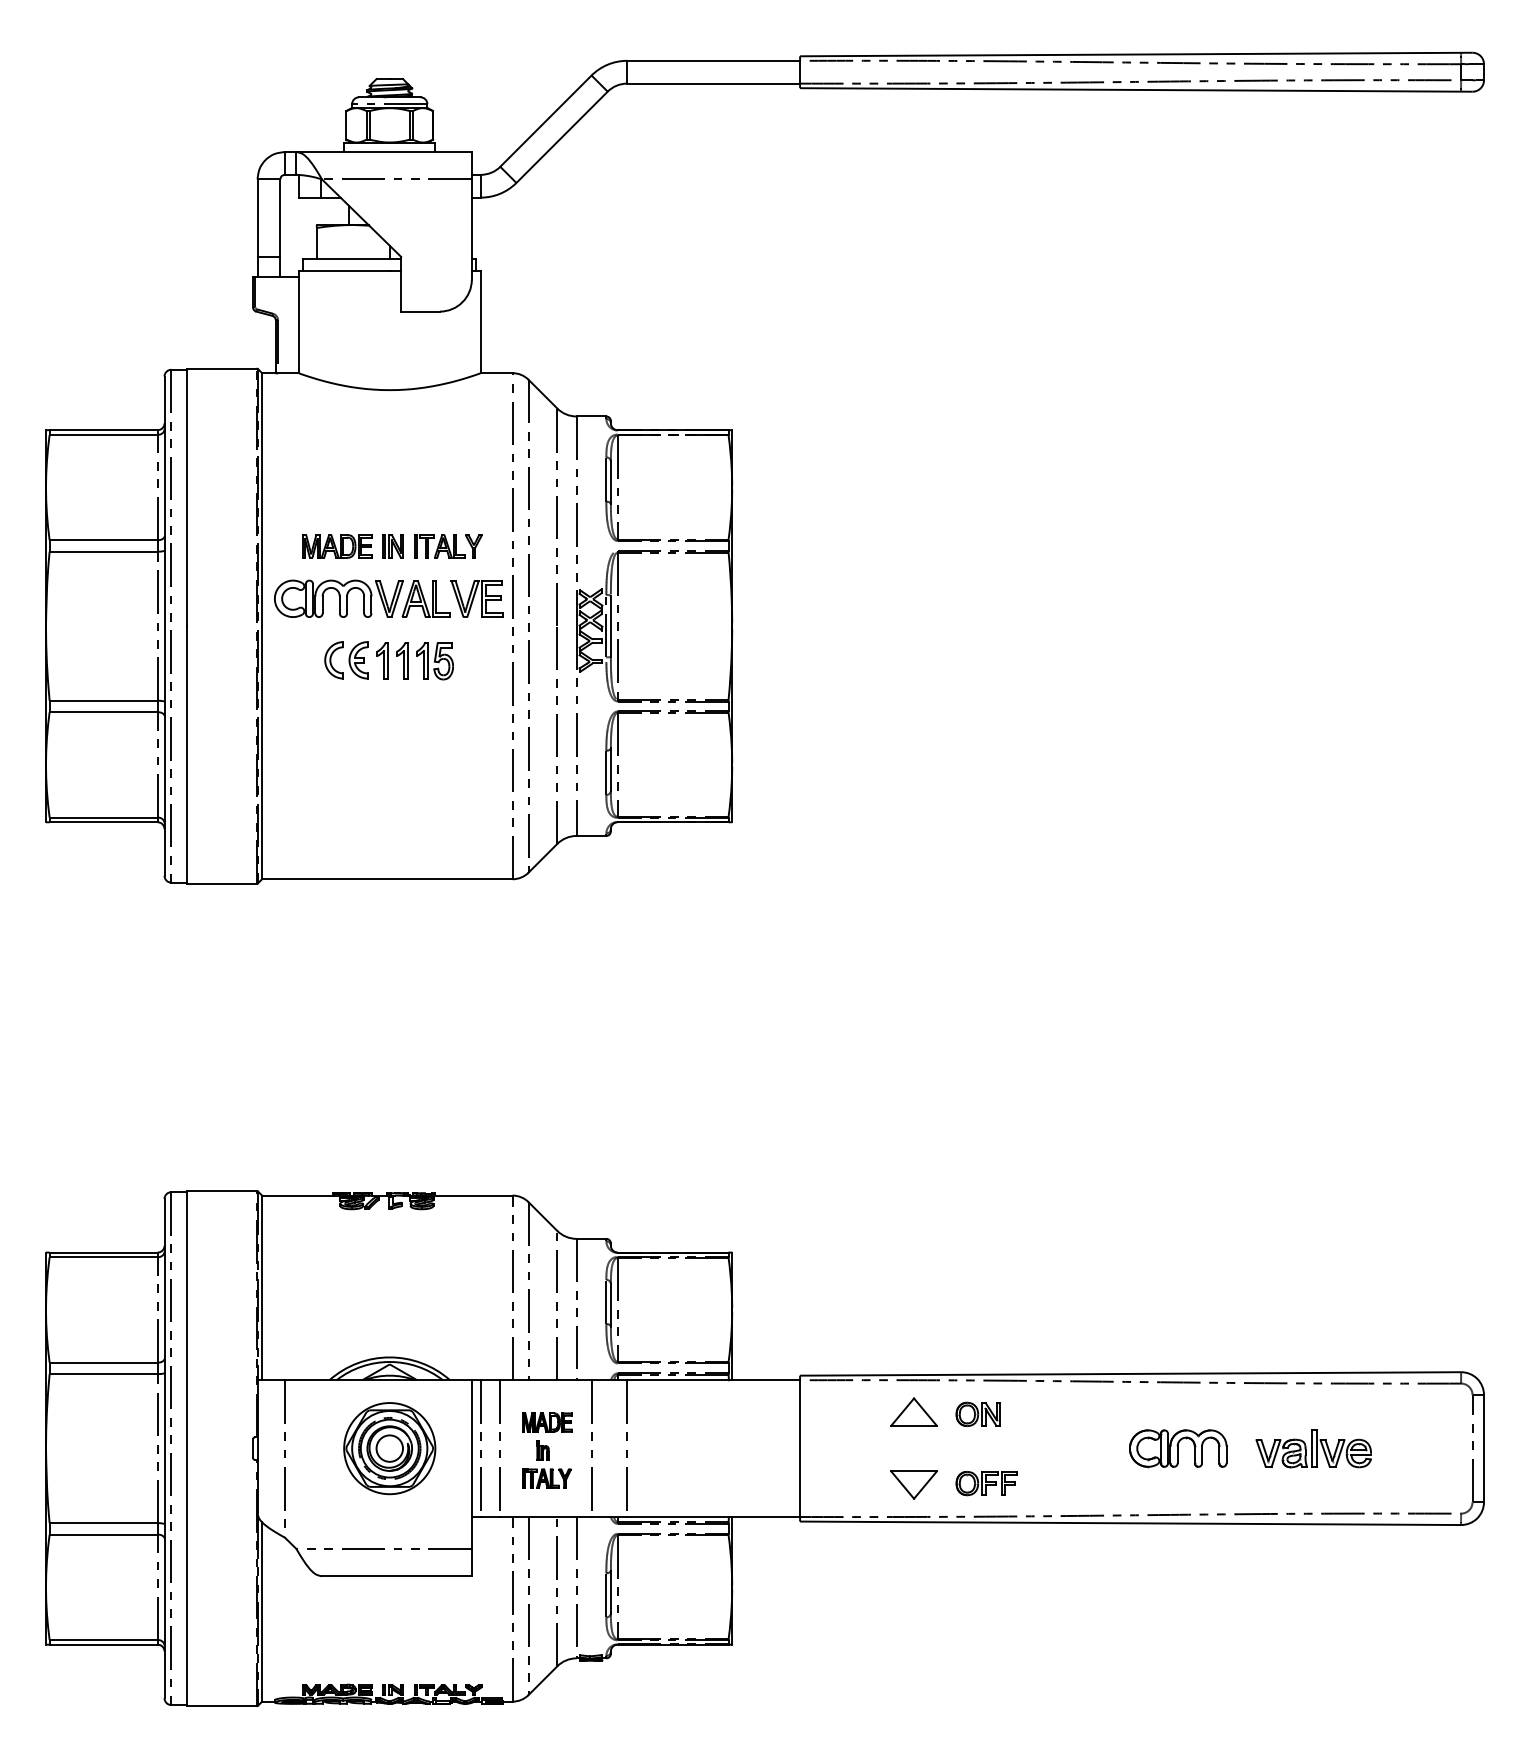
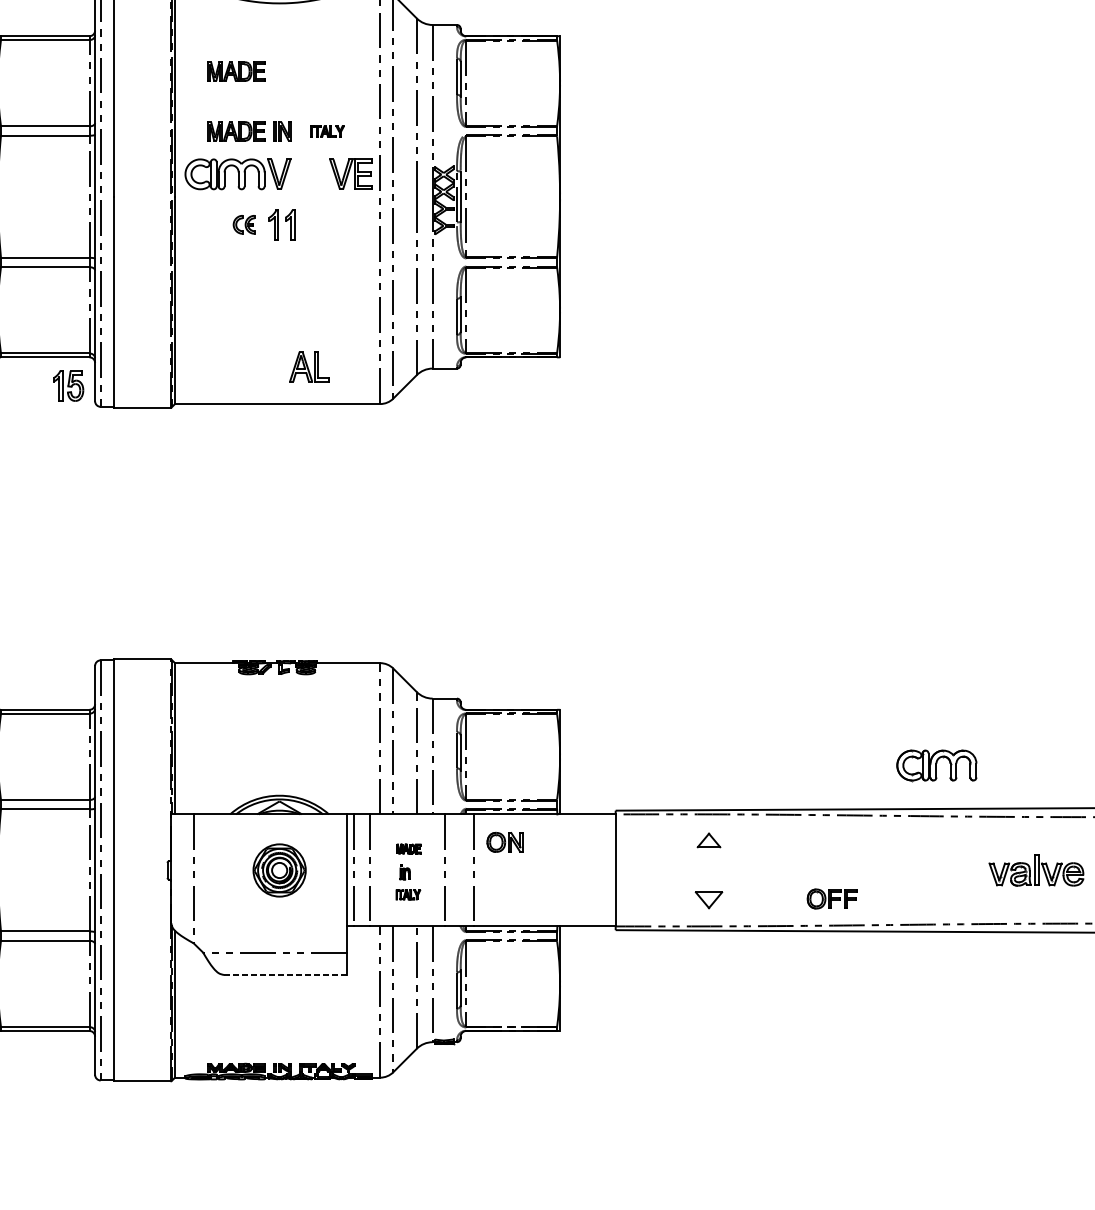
part: (337, 473) -> (236, 71), added
part: (448, 546) -> (327, 131), size x0.6
part: (425, 598) -> (308, 366), moved
part: (346, 660) -> (244, 224), size x0.6
part: (434, 661) -> (68, 386), moved
part: (913, 1411) -> (708, 840), size x0.6
part: (977, 1413) -> (504, 841), moved
part: (547, 1422) -> (408, 849), size x0.6
part: (389, 1448) -> (279, 870), size x0.7
part: (1178, 1448) -> (937, 765), moved
part: (546, 1478) -> (407, 894), size x0.6
part: (986, 1483) -> (832, 898), moved
part: (913, 1484) -> (708, 899), size x0.7
line: (396, 1576) -> (285, 975), solid -> dashed

